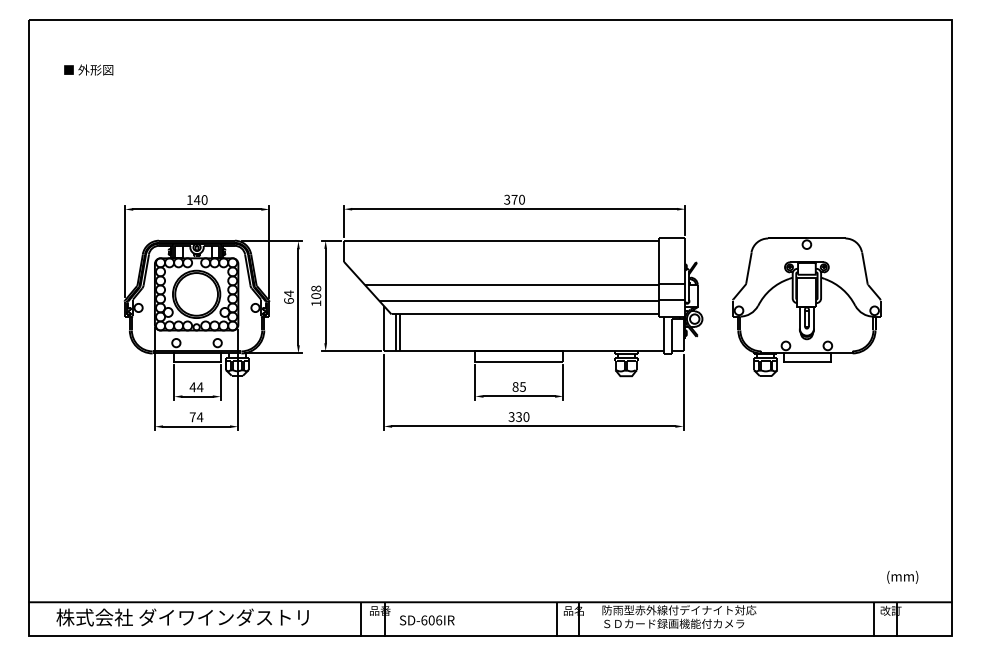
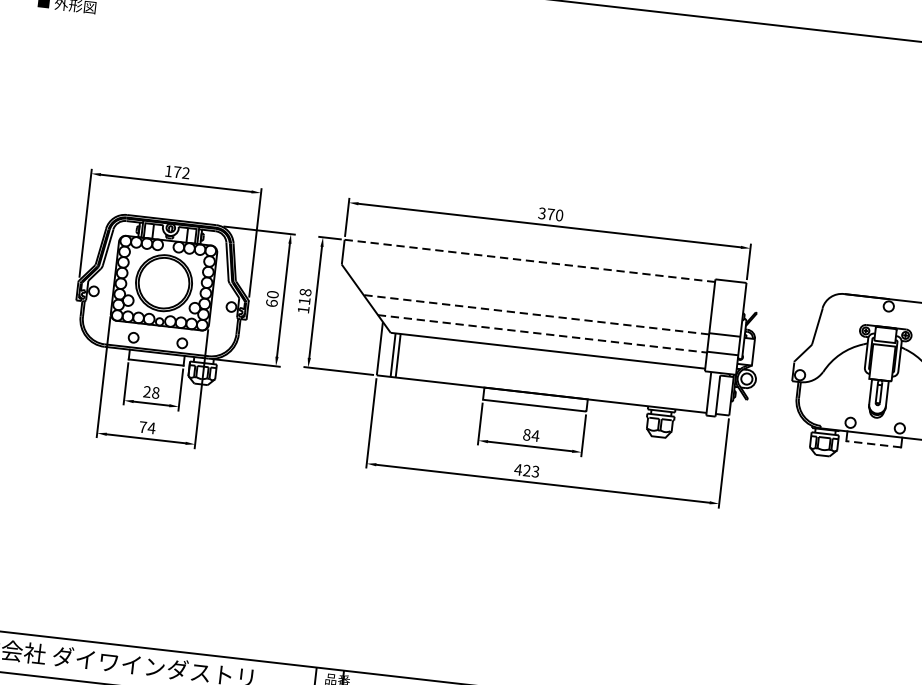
text: (200, 199) -> (181, 172), 140 -> 172
line: (501, 240) -> (529, 260), solid -> dashed
line: (511, 285) -> (535, 314), solid -> dashed
text: (289, 293) -> (273, 294), 64 -> 60
text: (316, 295) -> (304, 300), 108 -> 118
line: (518, 300) -> (541, 333), solid -> dashed
line: (806, 361) -> (872, 443), solid -> dashed
text: (522, 386) -> (535, 435), 85 -> 84
text: (196, 387) -> (151, 392), 44 -> 28
text: (518, 417) -> (526, 471), 330 -> 423

